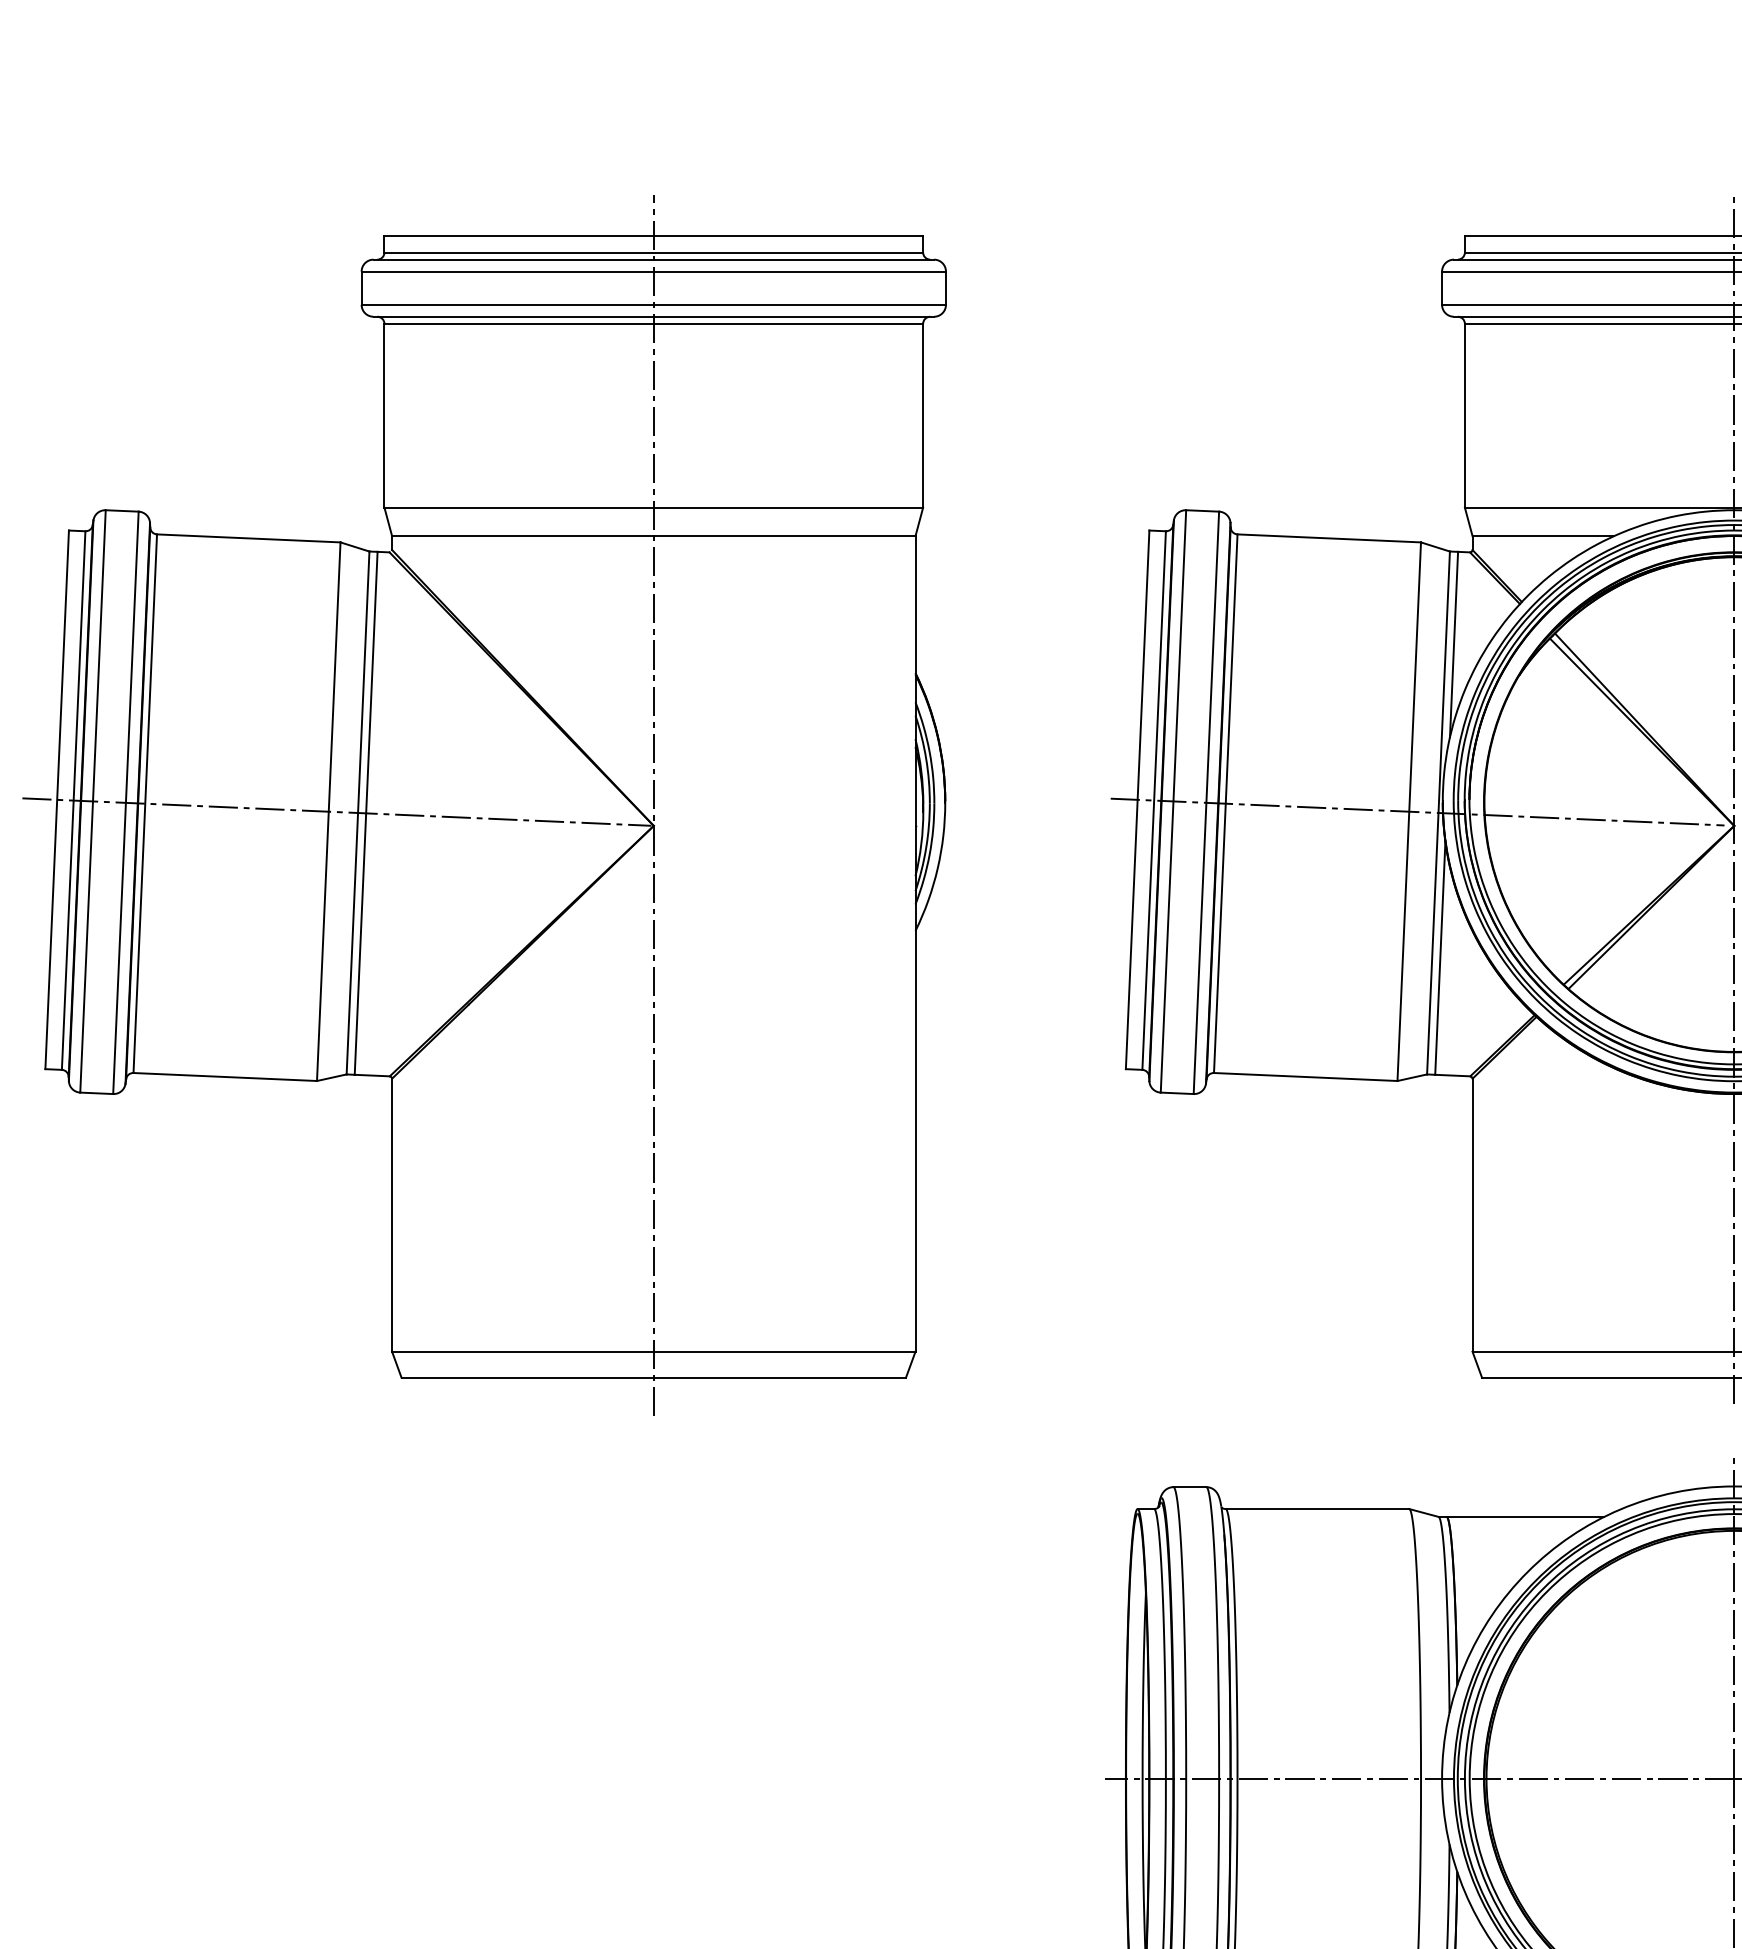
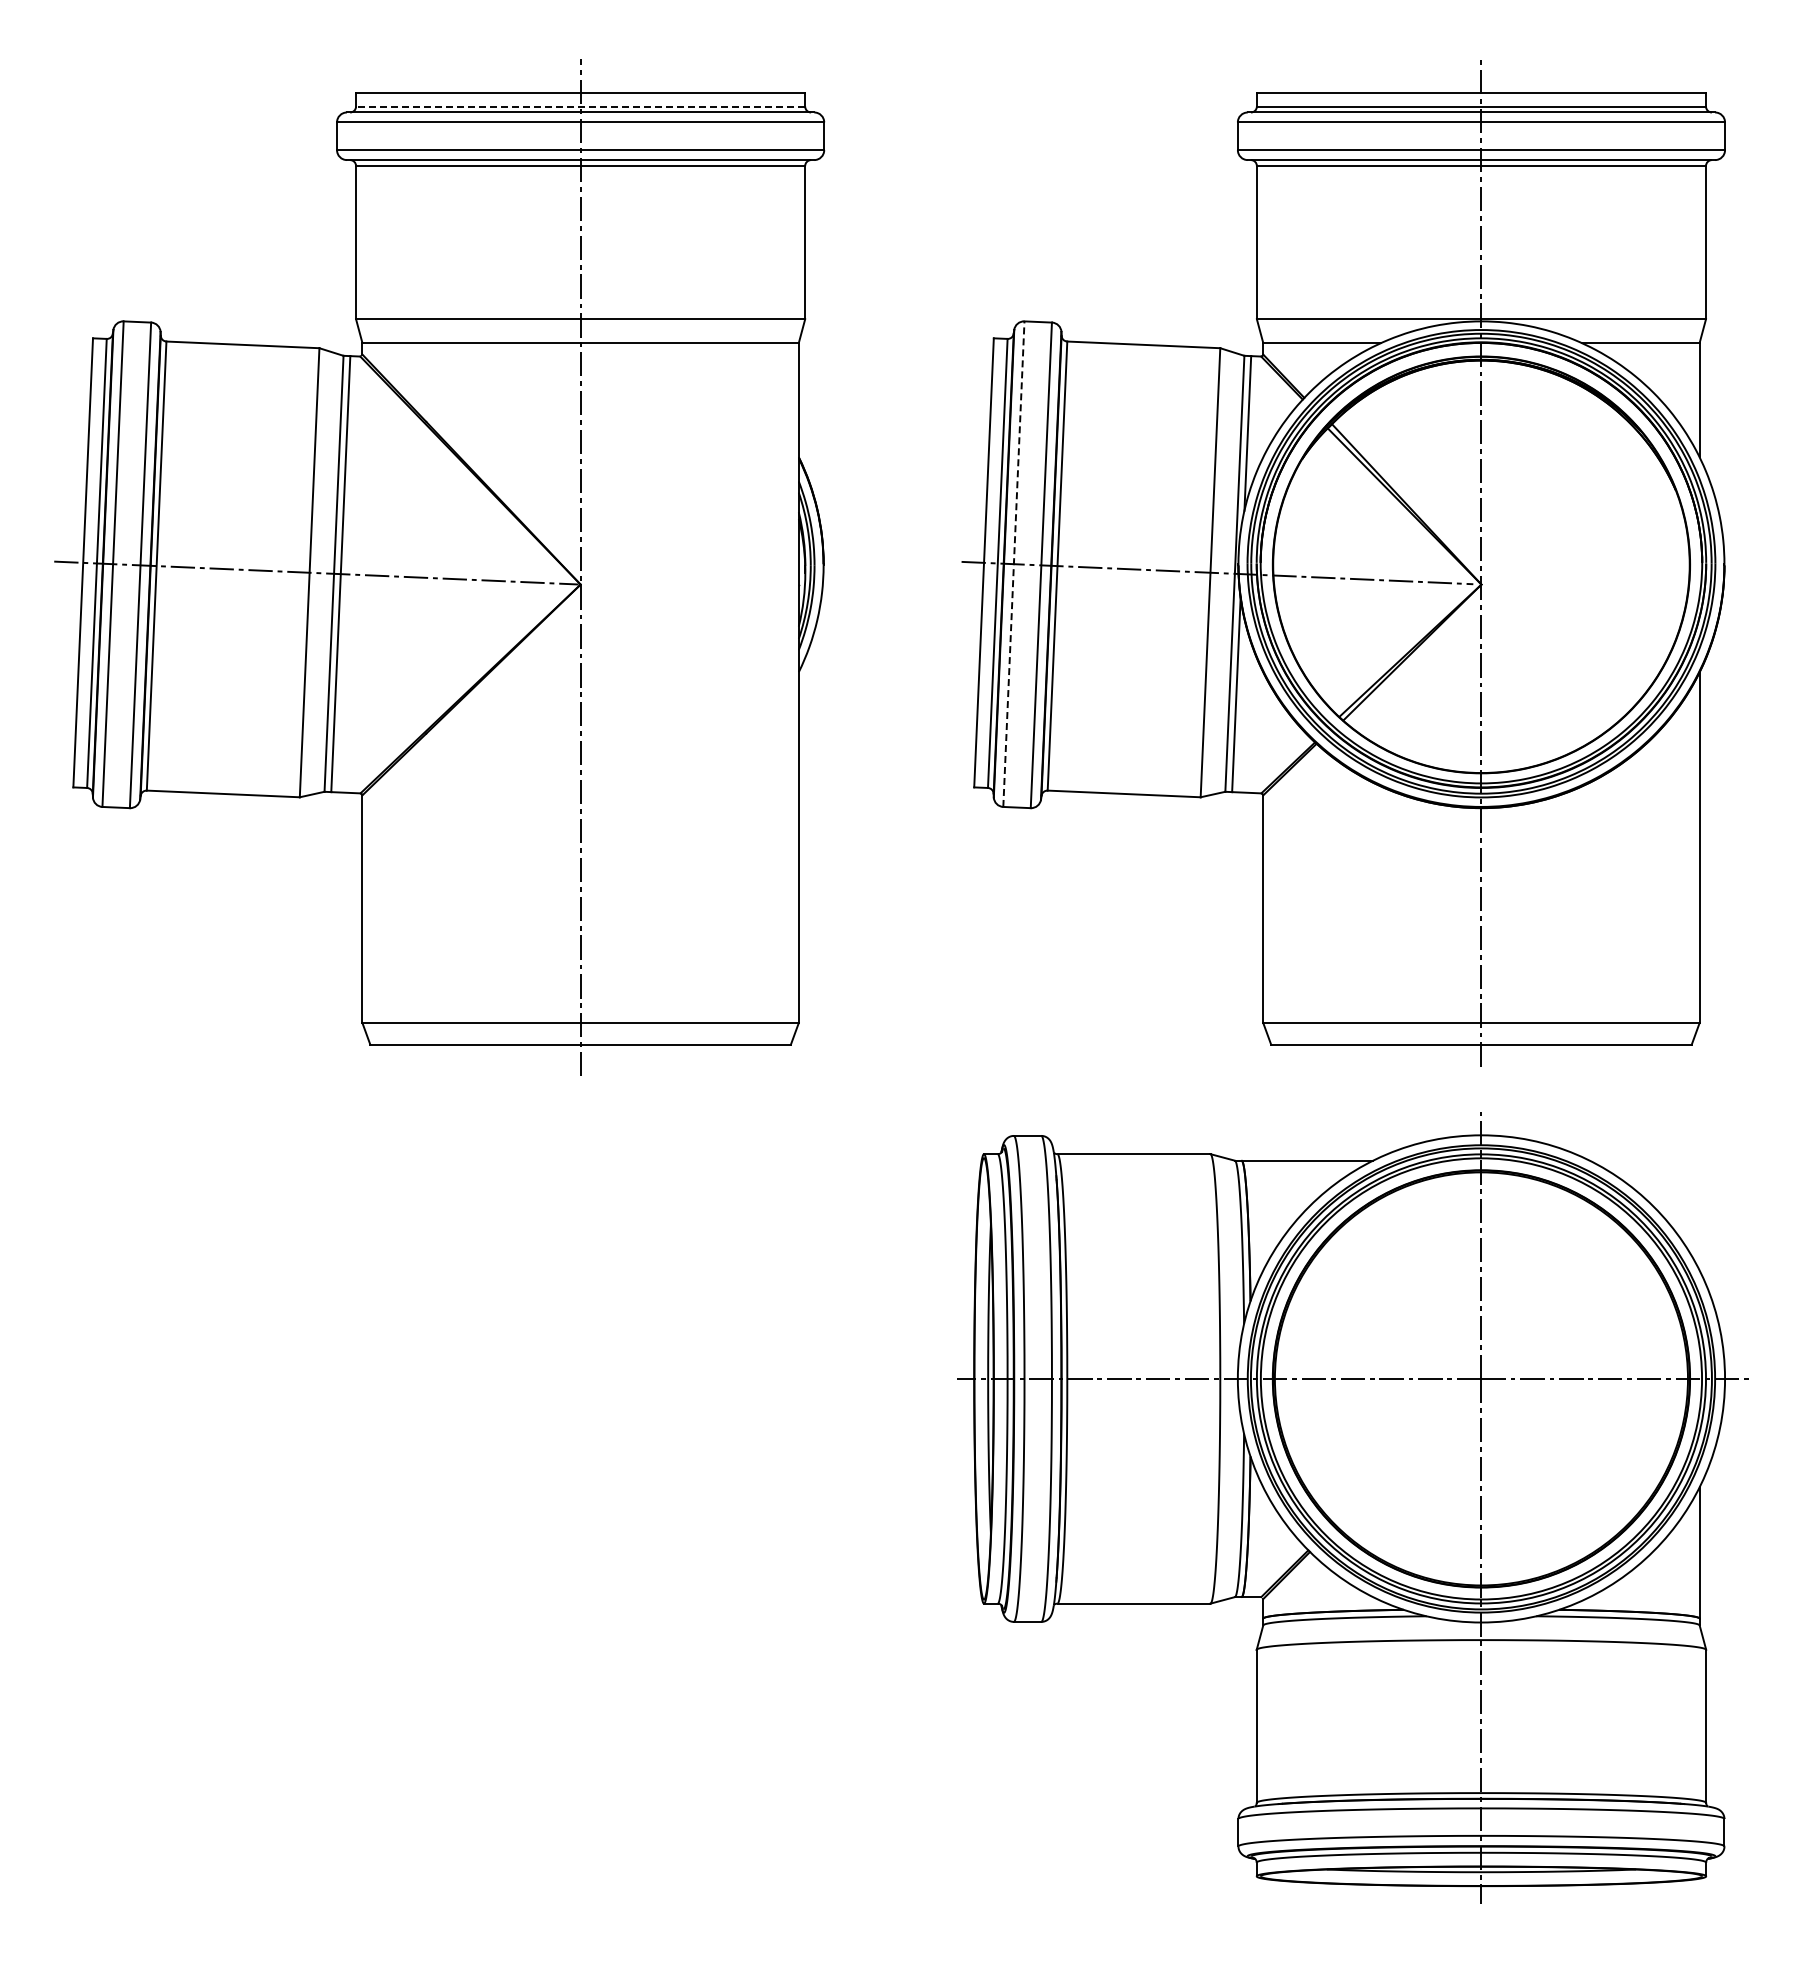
line: (653, 252) -> (580, 106), solid -> dashed
line: (1172, 800) -> (1013, 563), solid -> dashed

